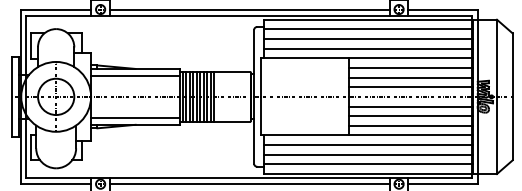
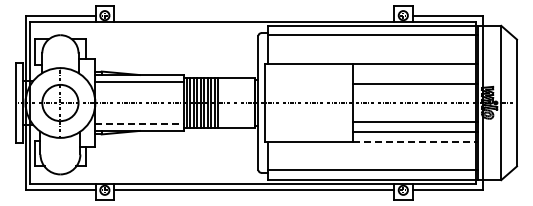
line: (250, 9) -> (254, 15), removed
line: (368, 39) -> (372, 45), removed
line: (368, 48) -> (372, 54), removed
line: (411, 68) -> (415, 74), removed
line: (411, 87) -> (415, 93), removed
line: (411, 106) -> (415, 112), removed
line: (136, 117) -> (140, 123), solid -> dashed
line: (412, 135) -> (416, 141), solid -> dashed
line: (368, 145) -> (372, 151), removed
line: (368, 154) -> (372, 160), removed

